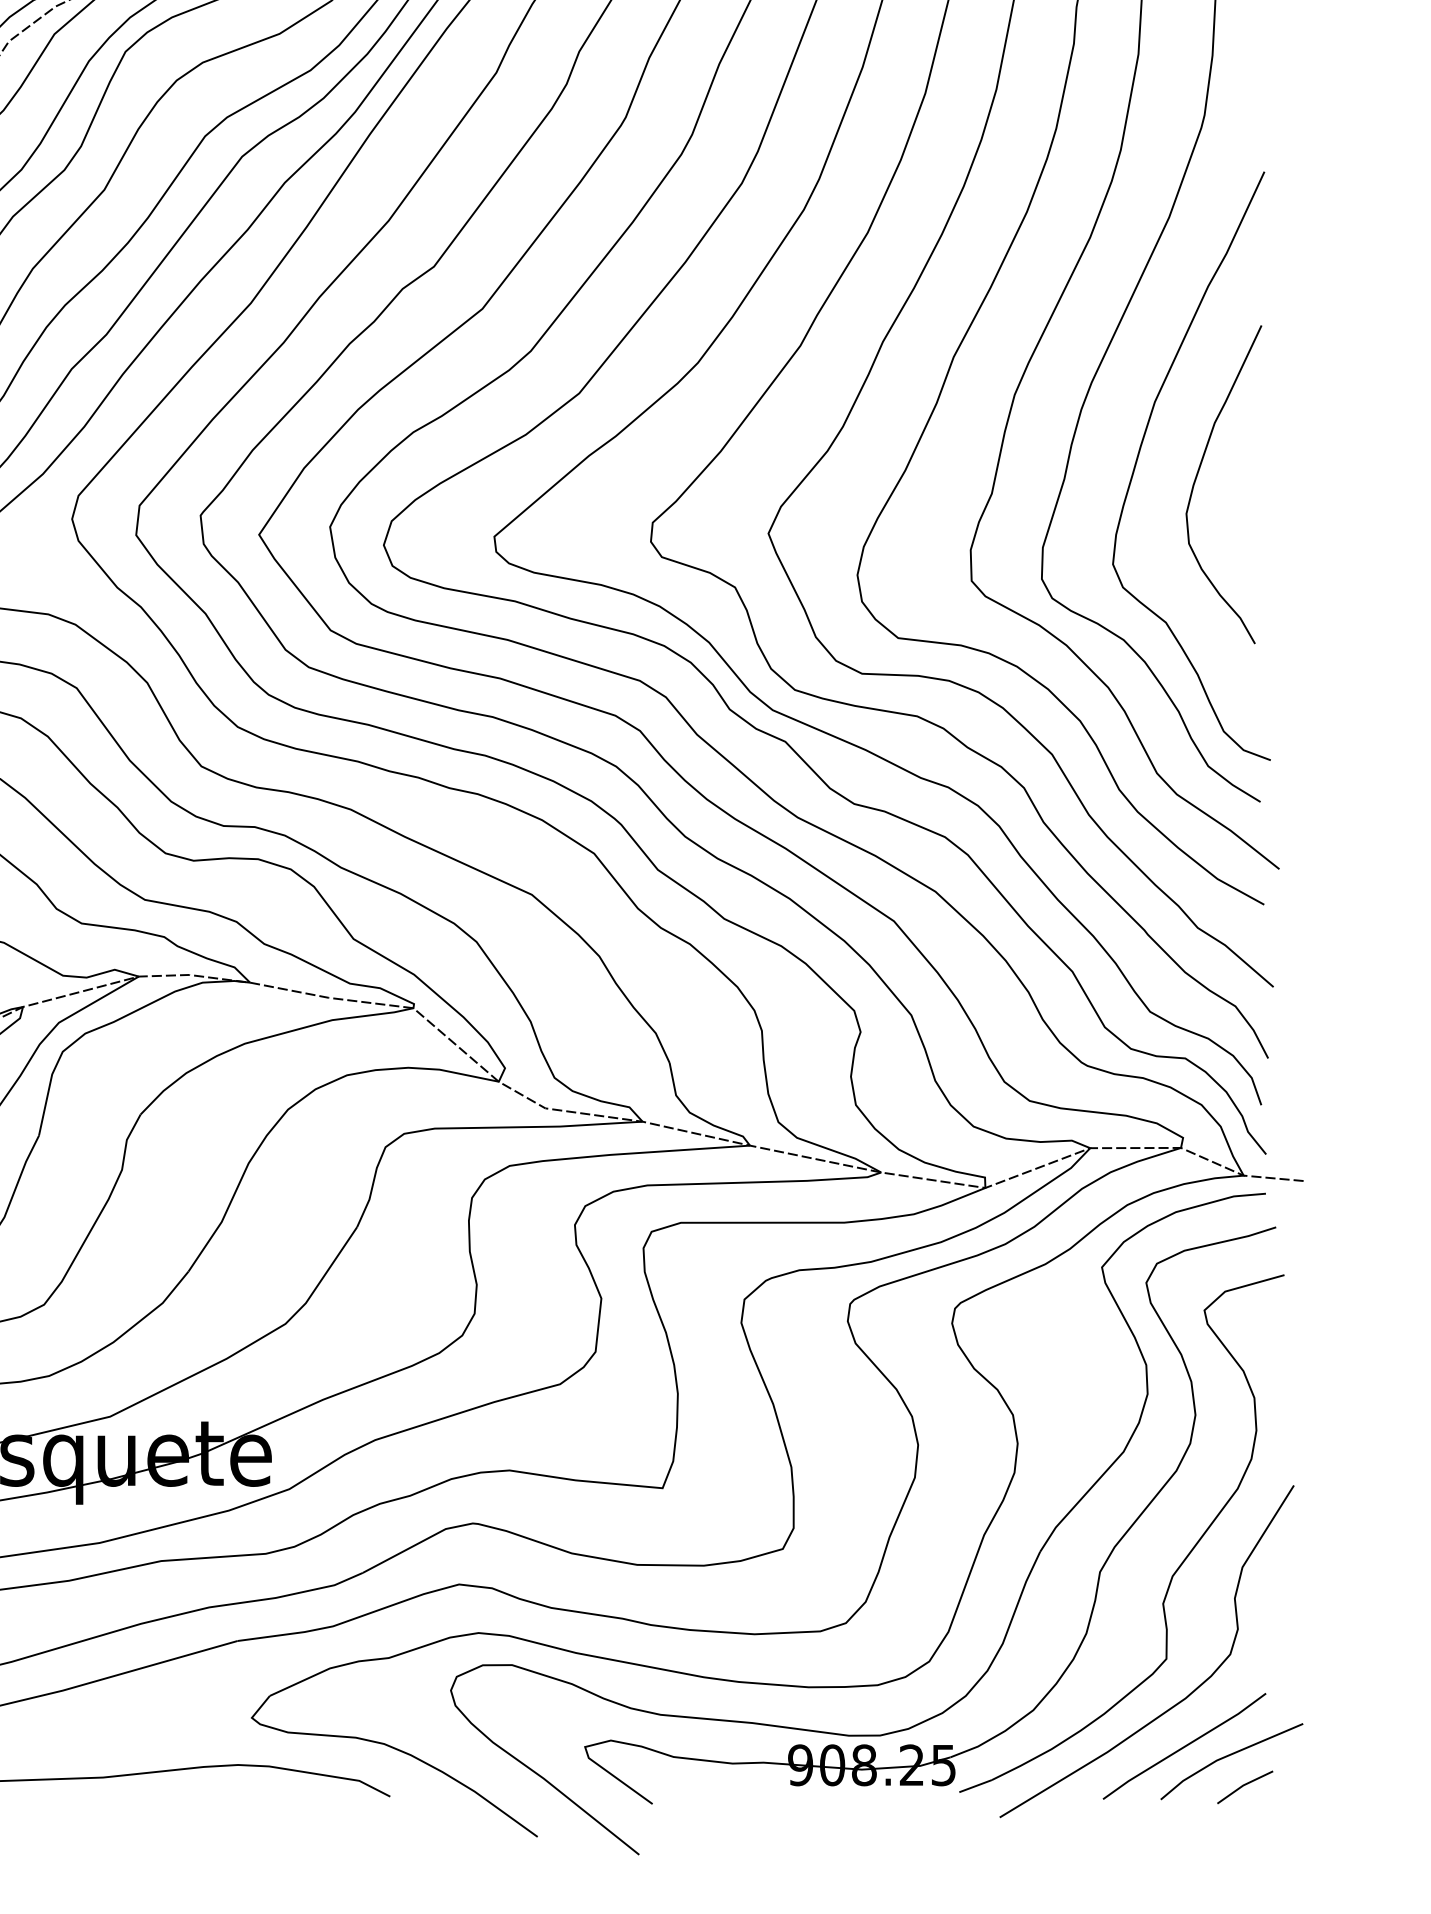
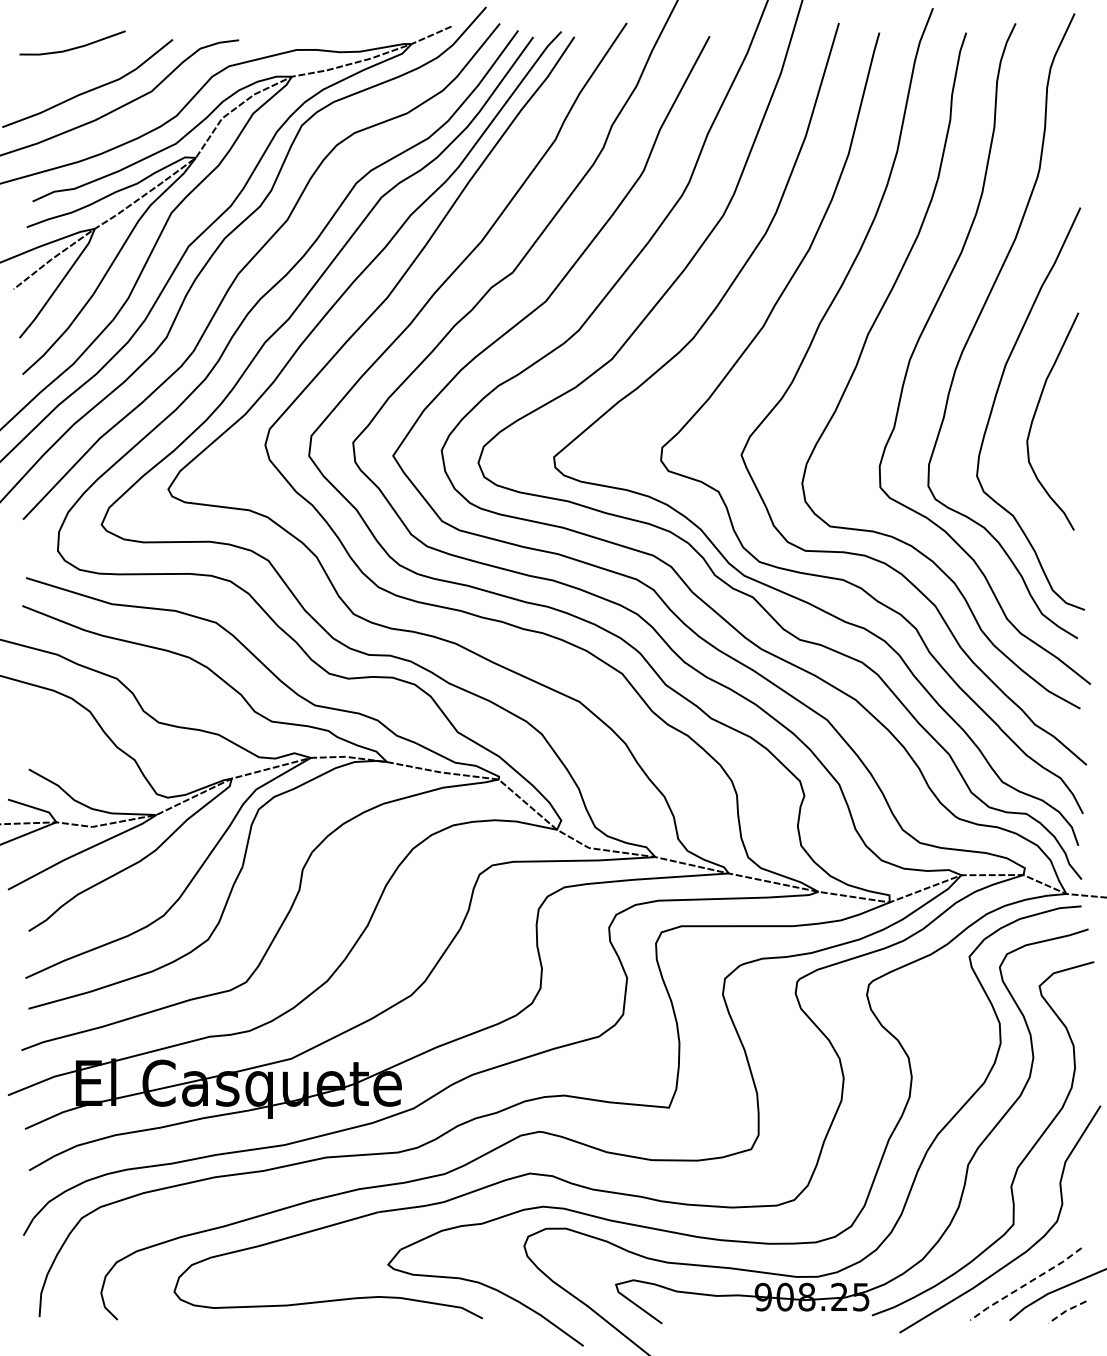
line: (1183, 1746) -> (1025, 1284), solid -> dashed
line: (1243, 1784) -> (1066, 1310), solid -> dashed

